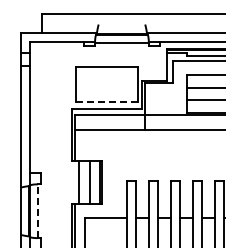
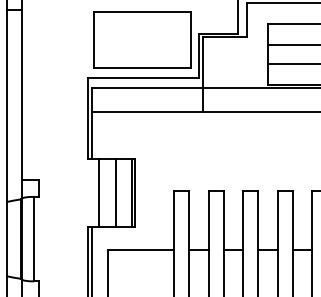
line: (106, 102) -> (142, 68), dashed -> solid
line: (37, 211) -> (33, 239), dashed -> solid

